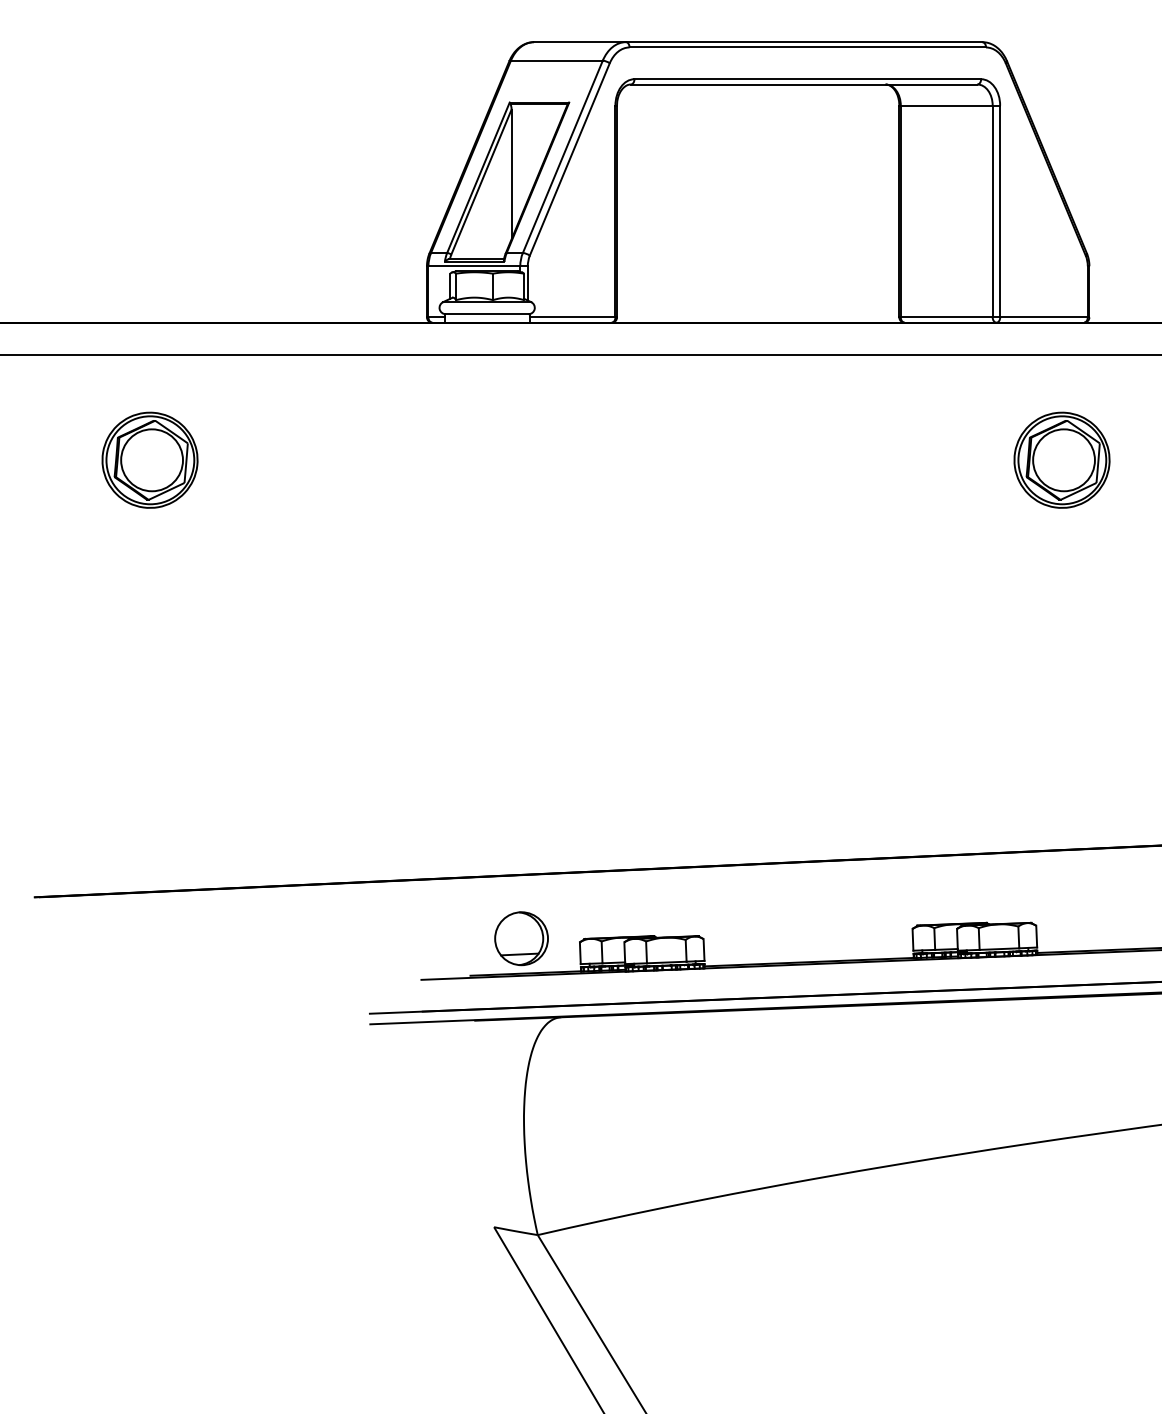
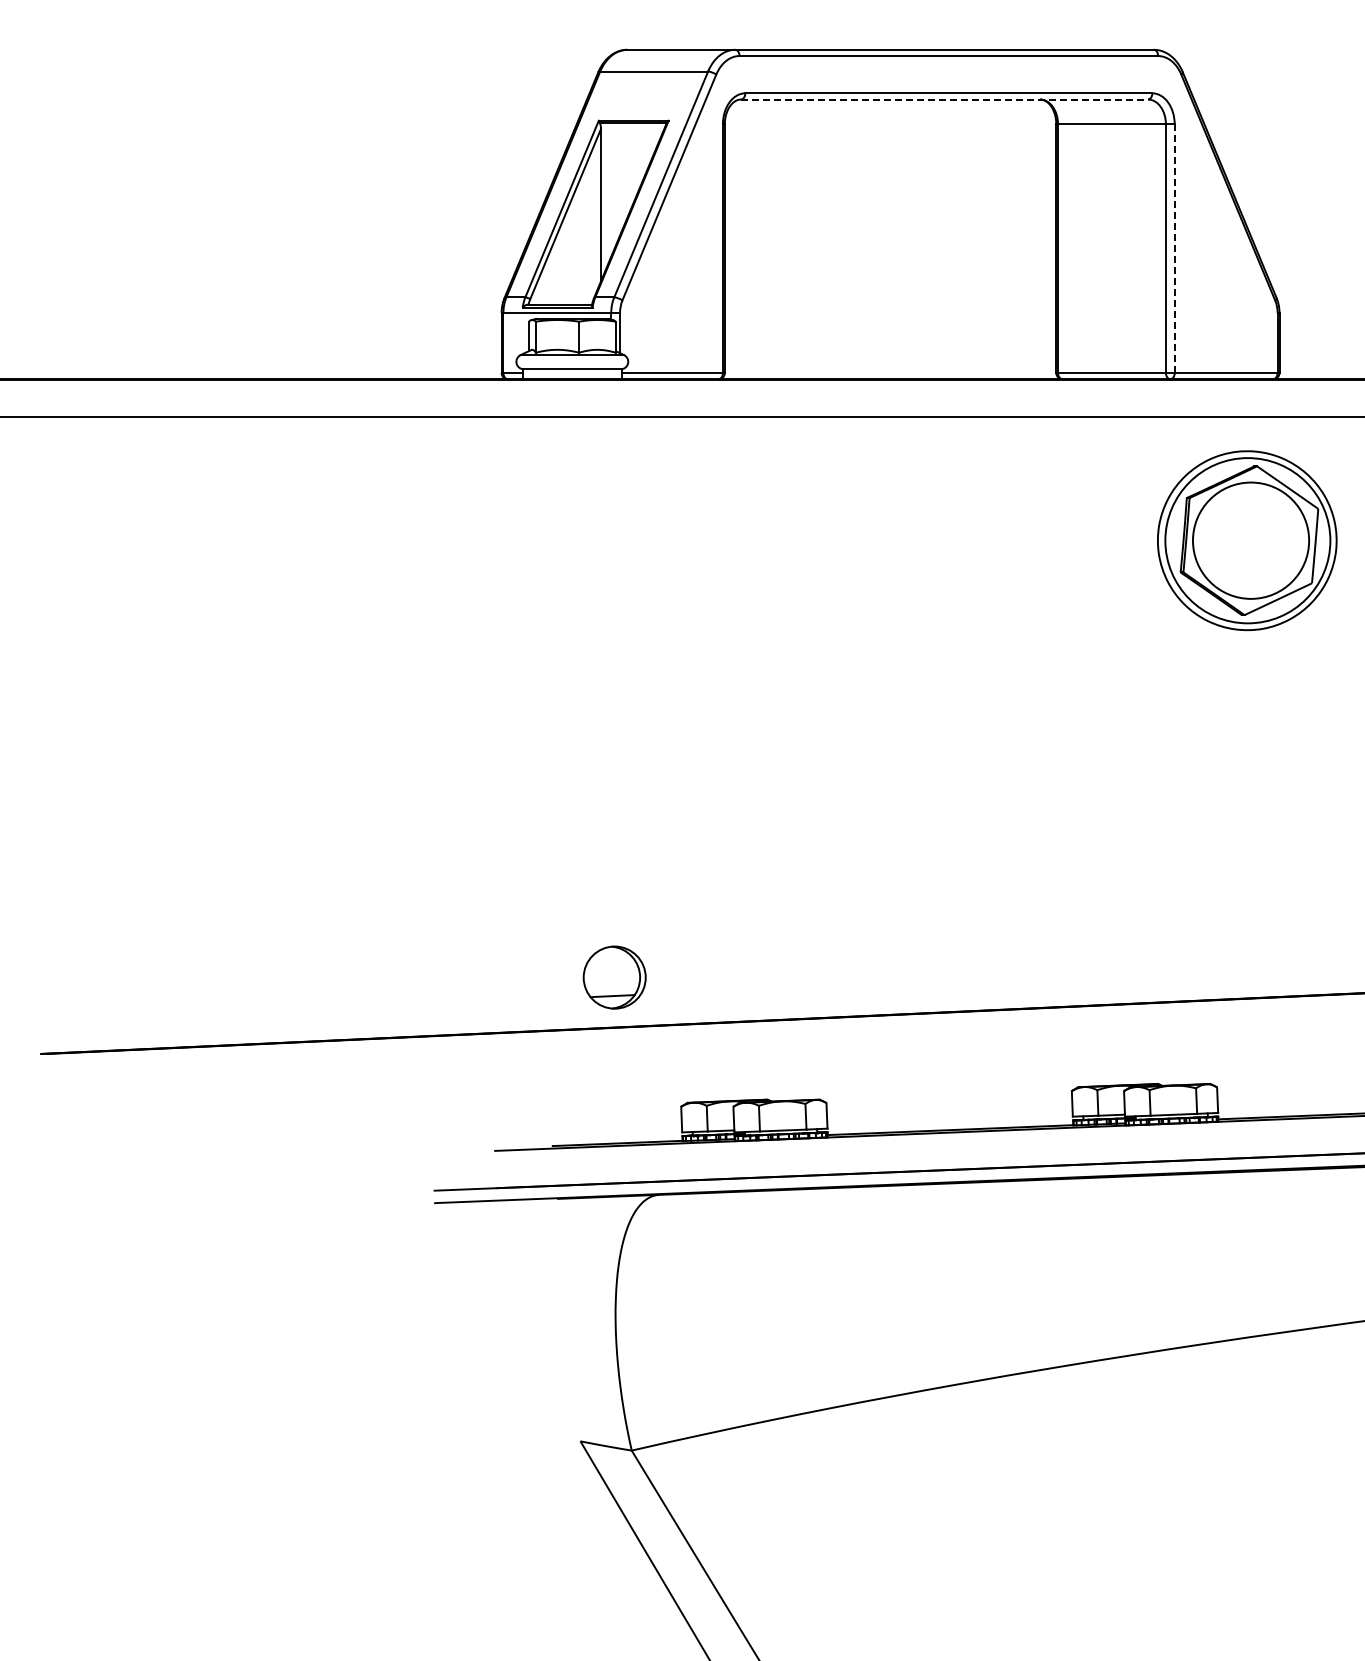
line: (804, 84) -> (944, 99), solid -> dashed
line: (999, 211) -> (1174, 248), solid -> dashed
part: (150, 460) -> (176, 540), removed
part: (1062, 460) -> (1247, 540), size x1.6
part: (521, 938) -> (614, 977), moved

